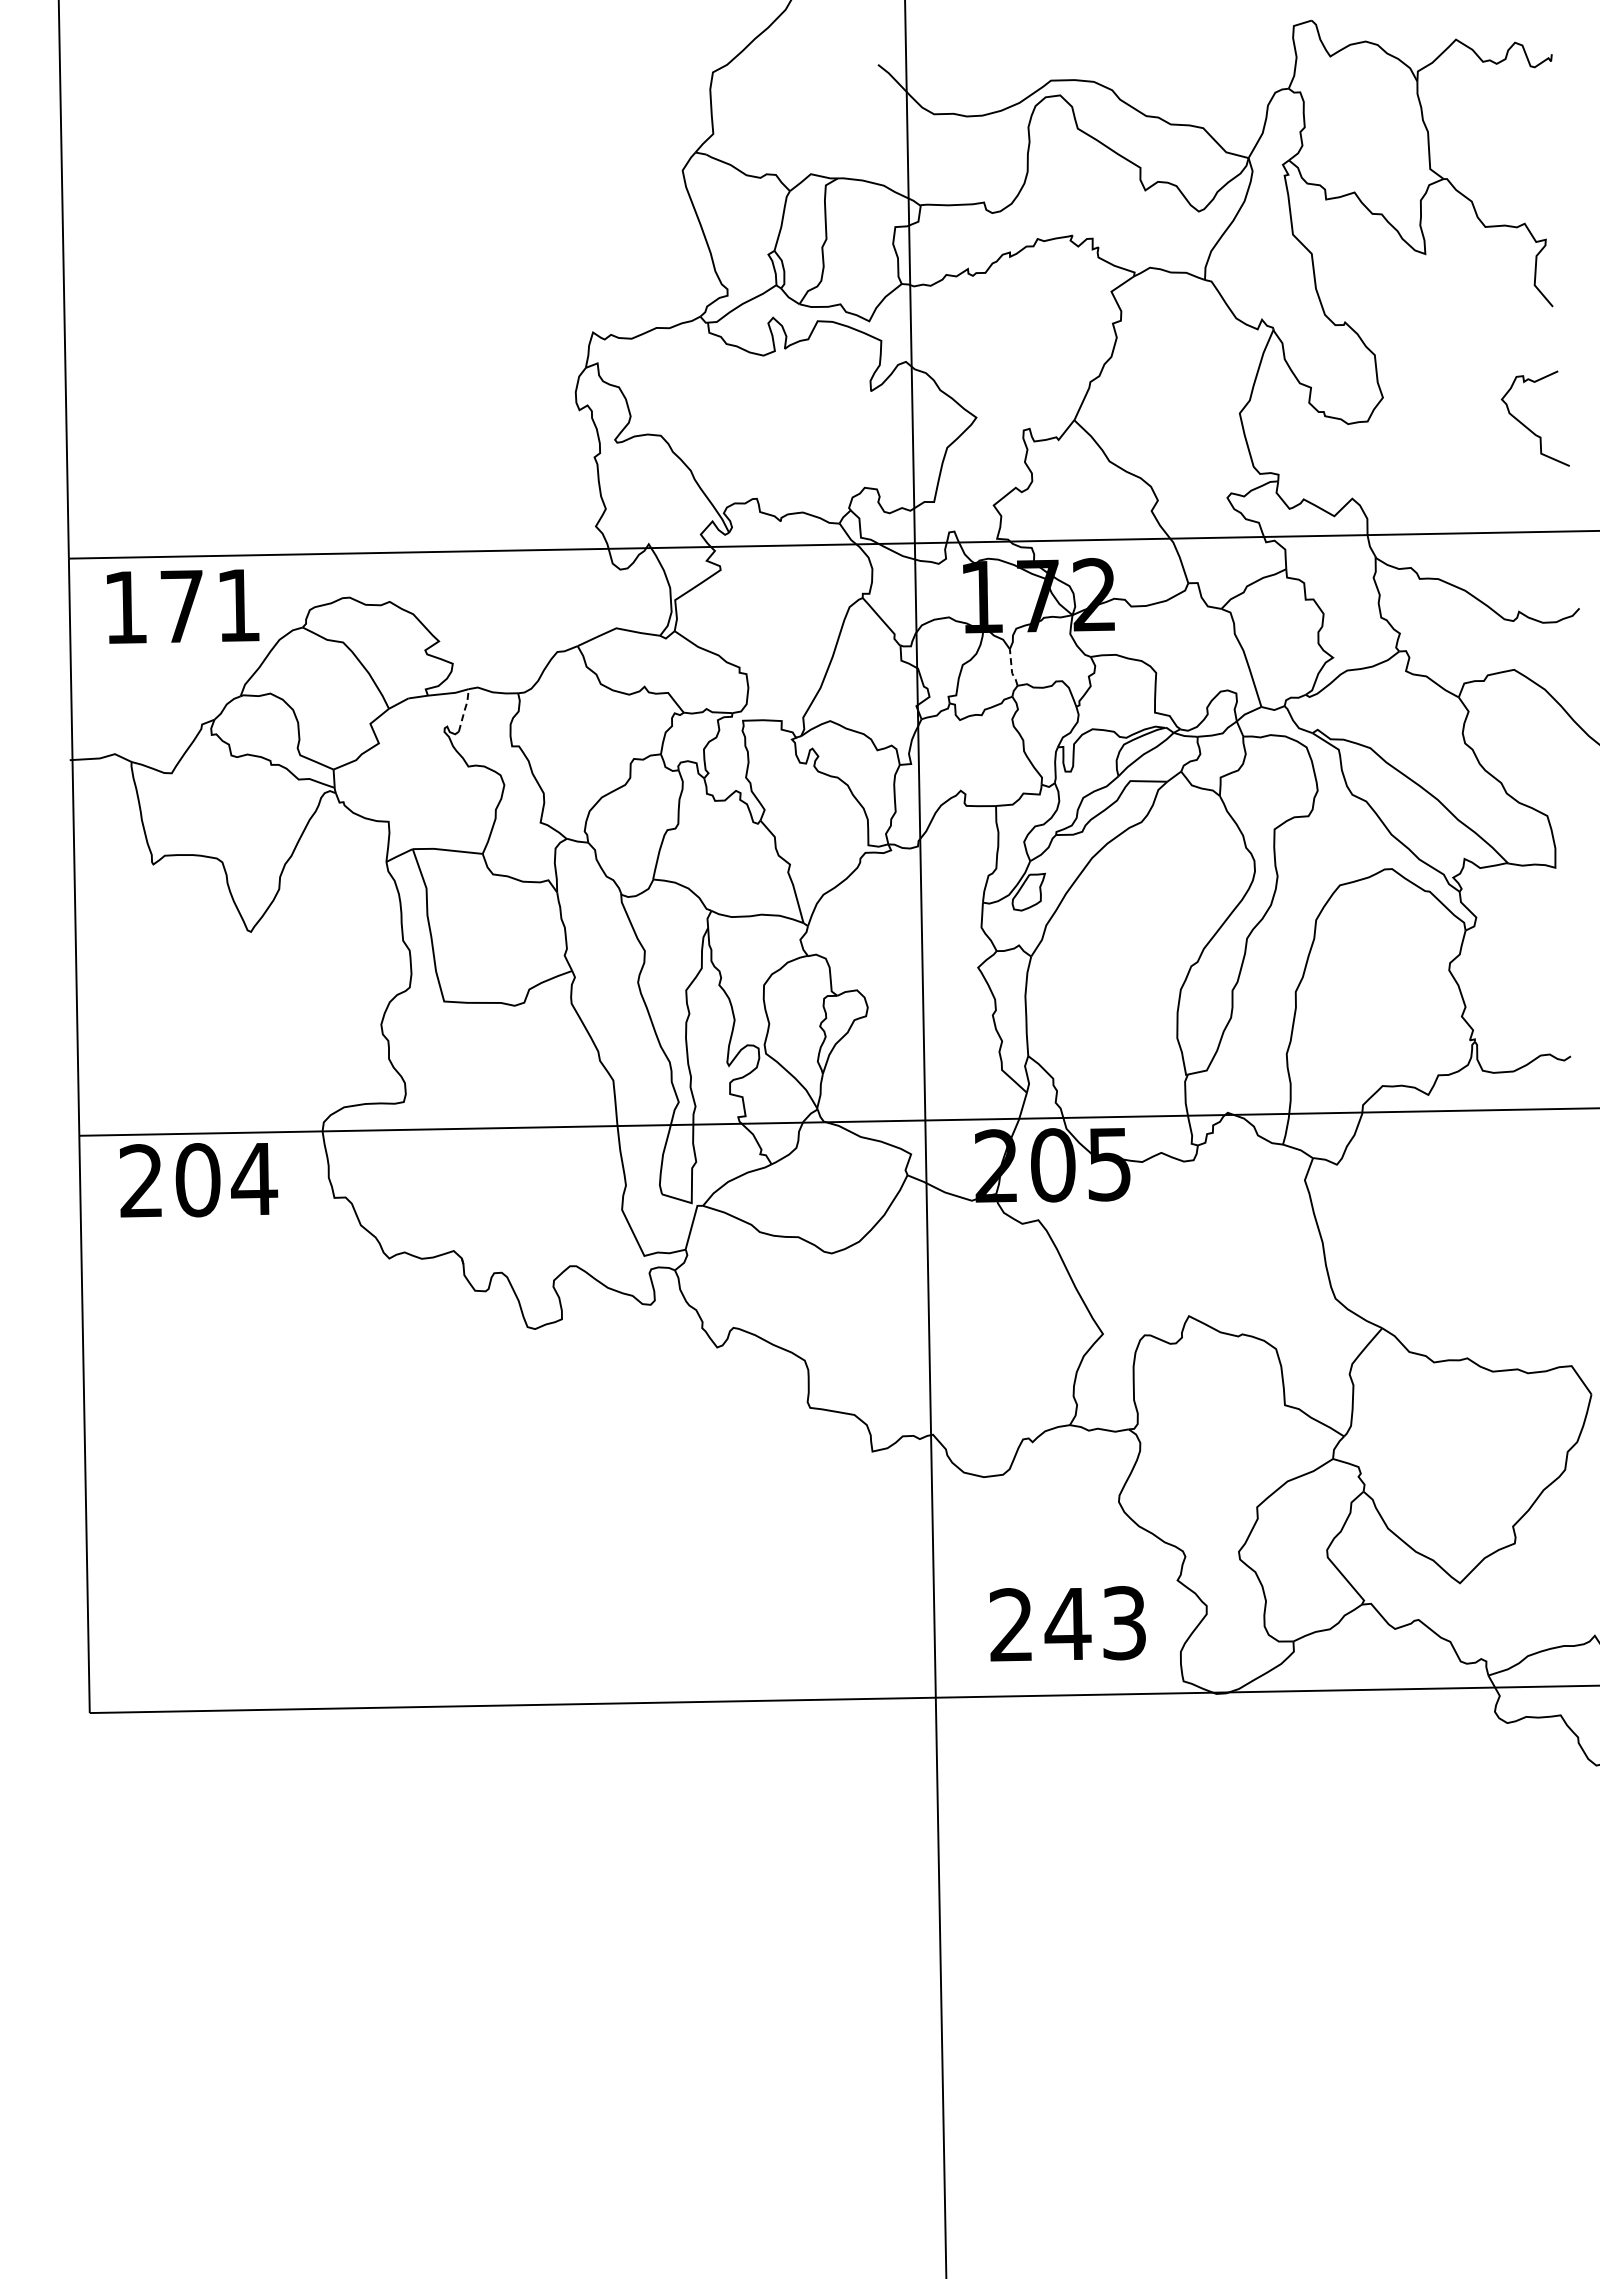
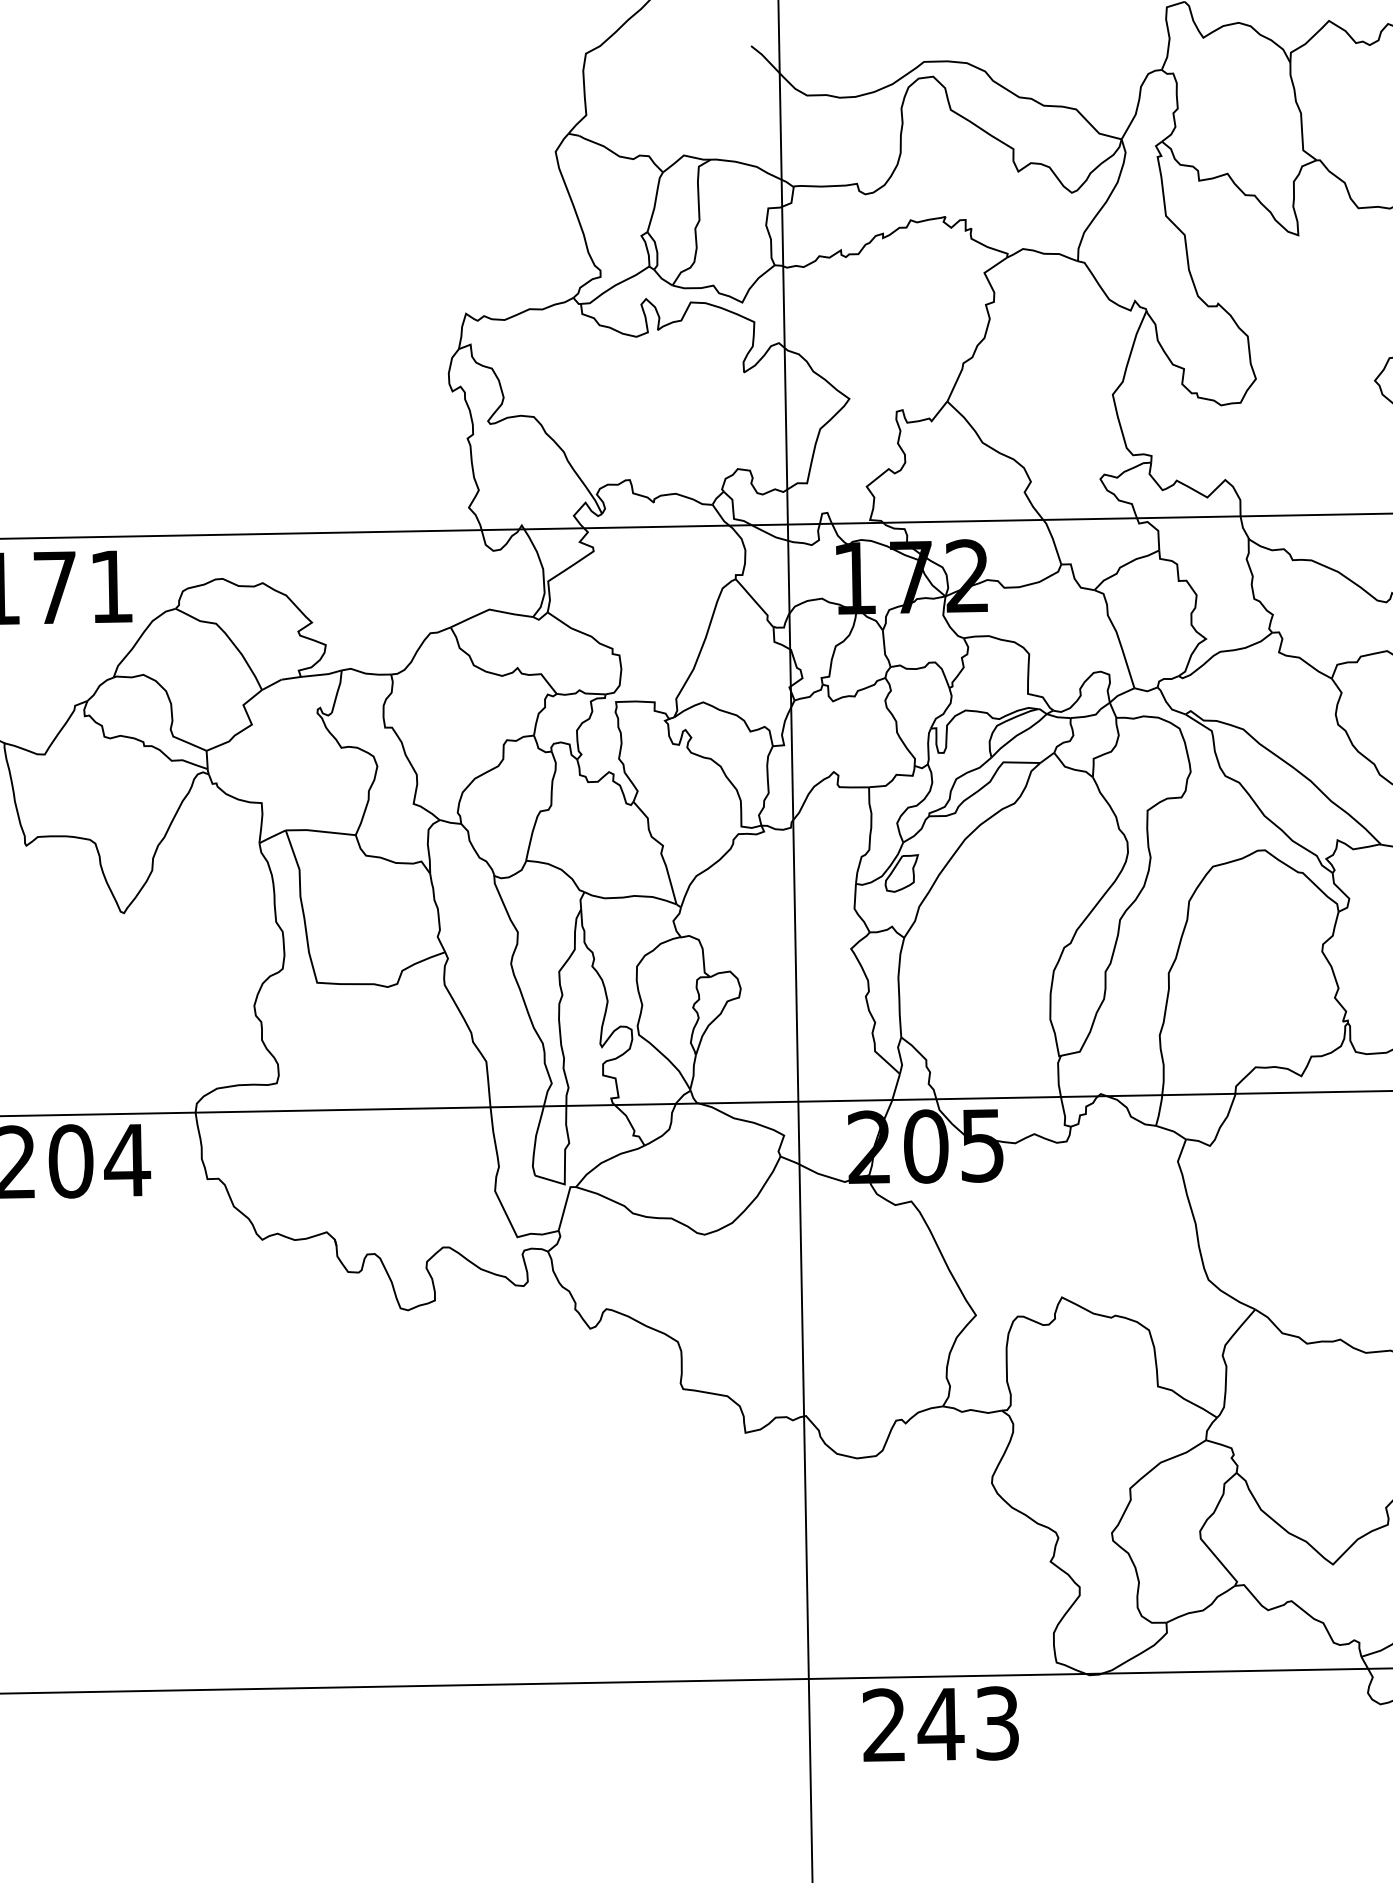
line: (1011, 668) -> (884, 649), dashed -> solid
line: (464, 710) -> (337, 691), dashed -> solid
text: (1067, 1623) -> (940, 1723), moved

